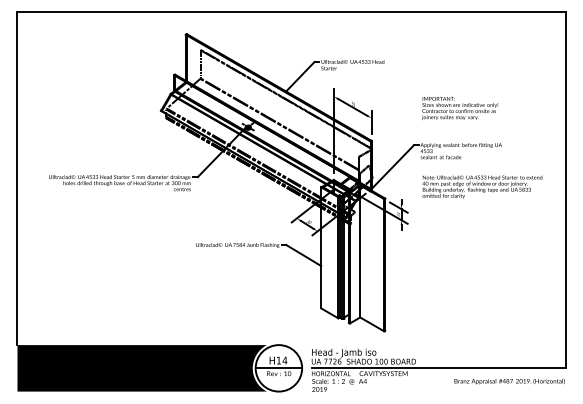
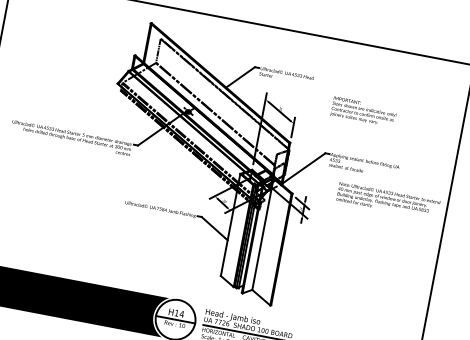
text: (459, 108) -> (363, 111), moved
text: (482, 186) -> (388, 200), moved

